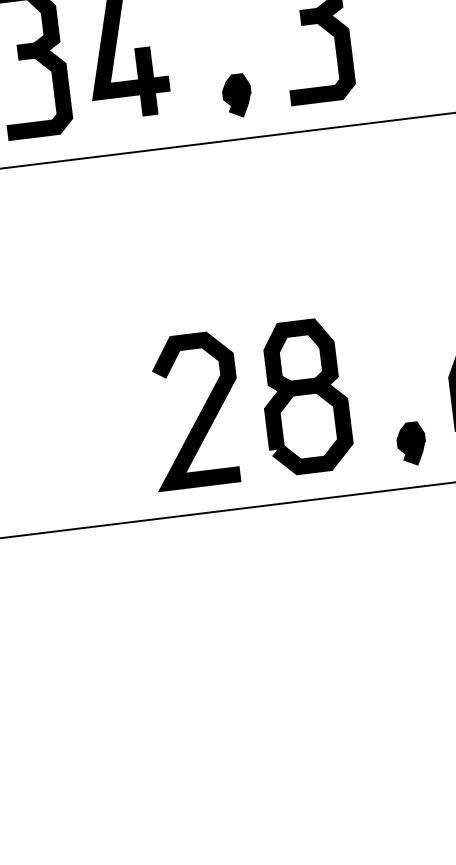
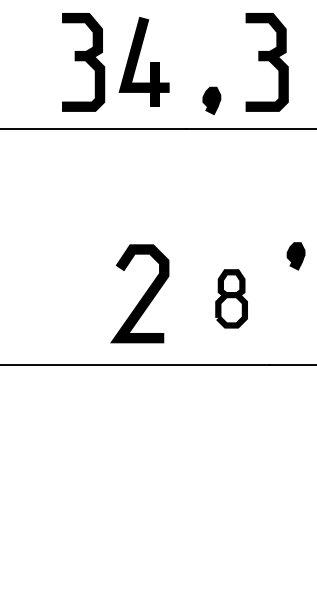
part: (304, 396) -> (231, 298), size x0.6
curve: (199, 414) -> (142, 296), moved
part: (410, 444) -> (295, 256), moved

